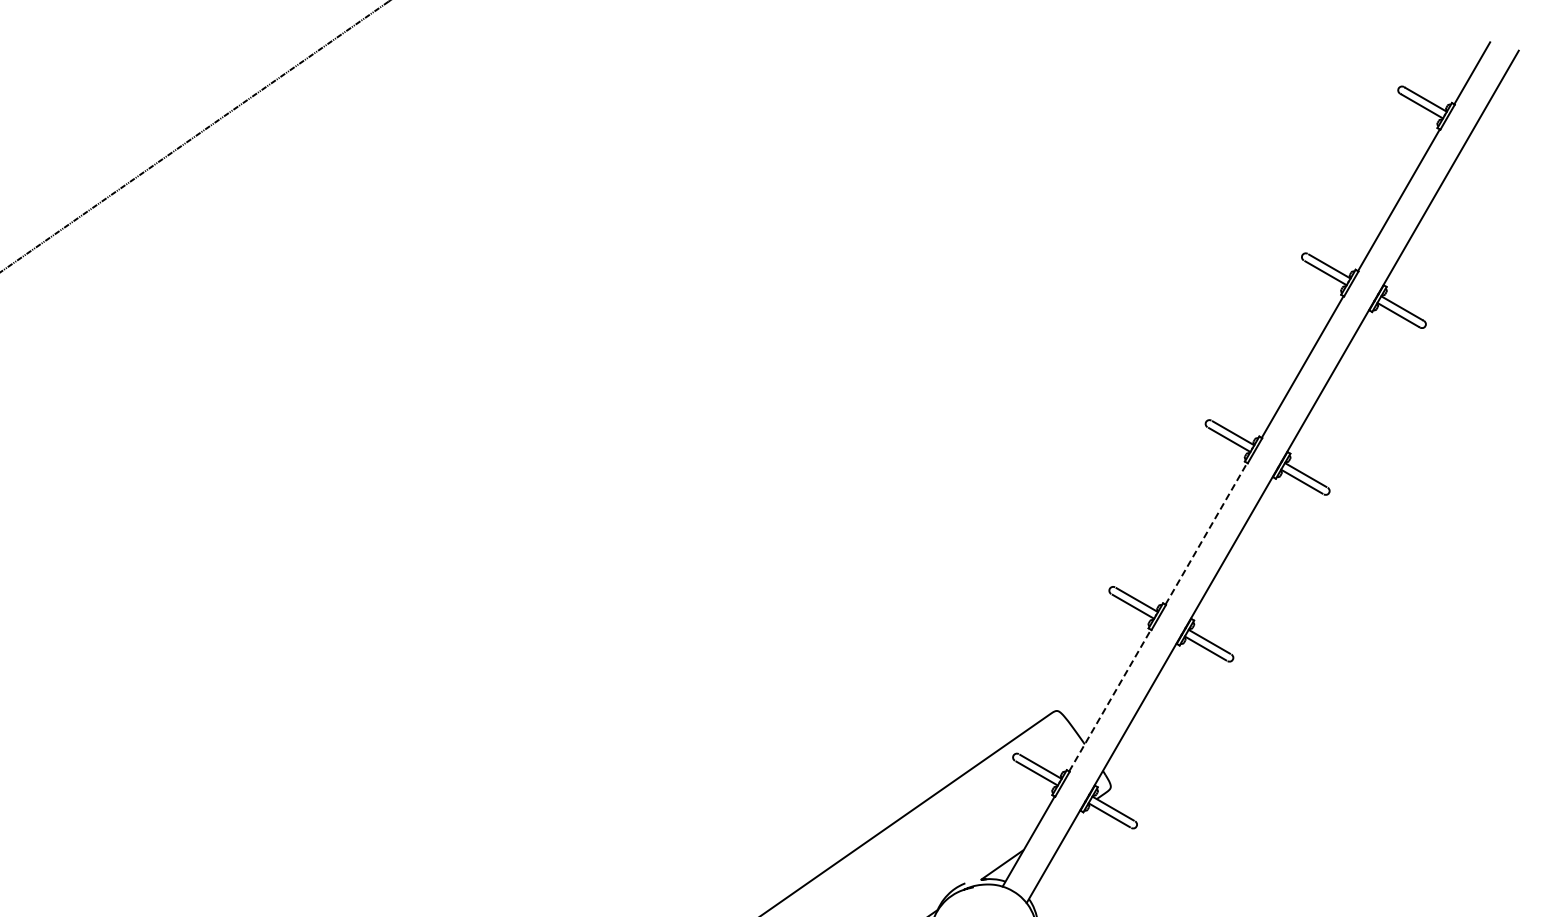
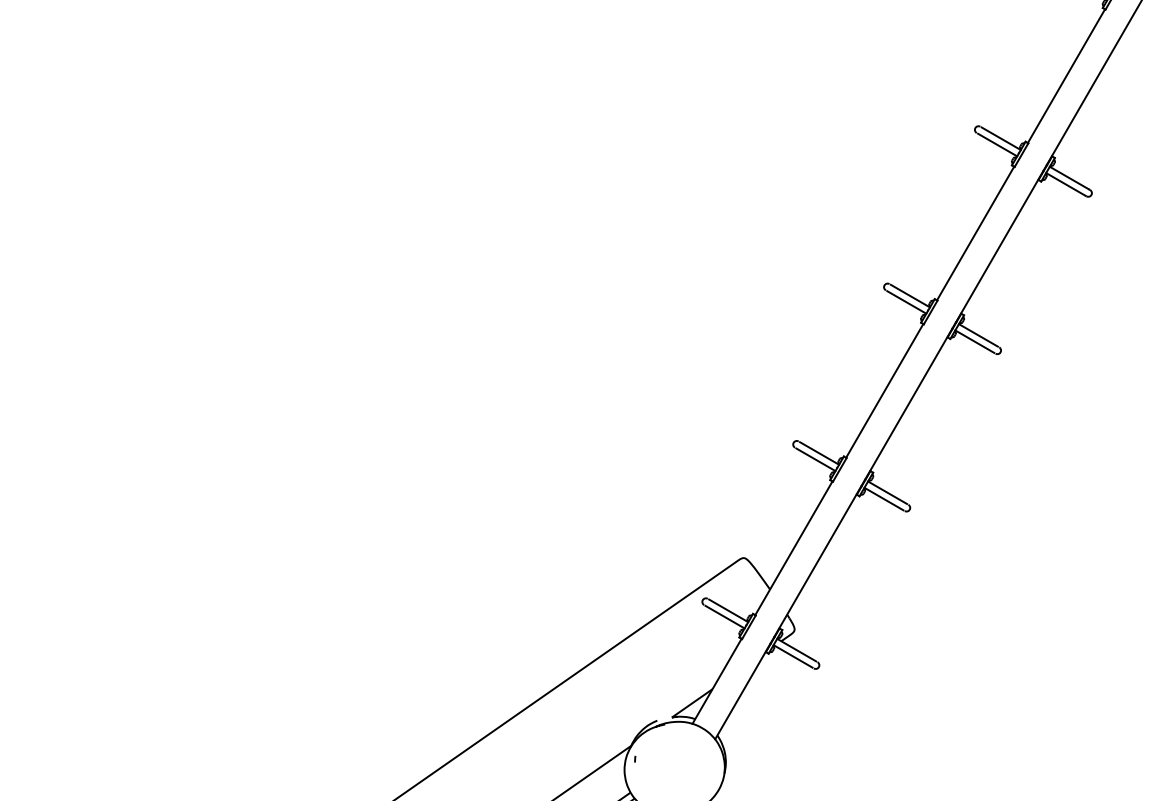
line: (1206, 533) -> (884, 390), dashed -> solid
line: (1110, 700) -> (794, 548), dashed -> solid

